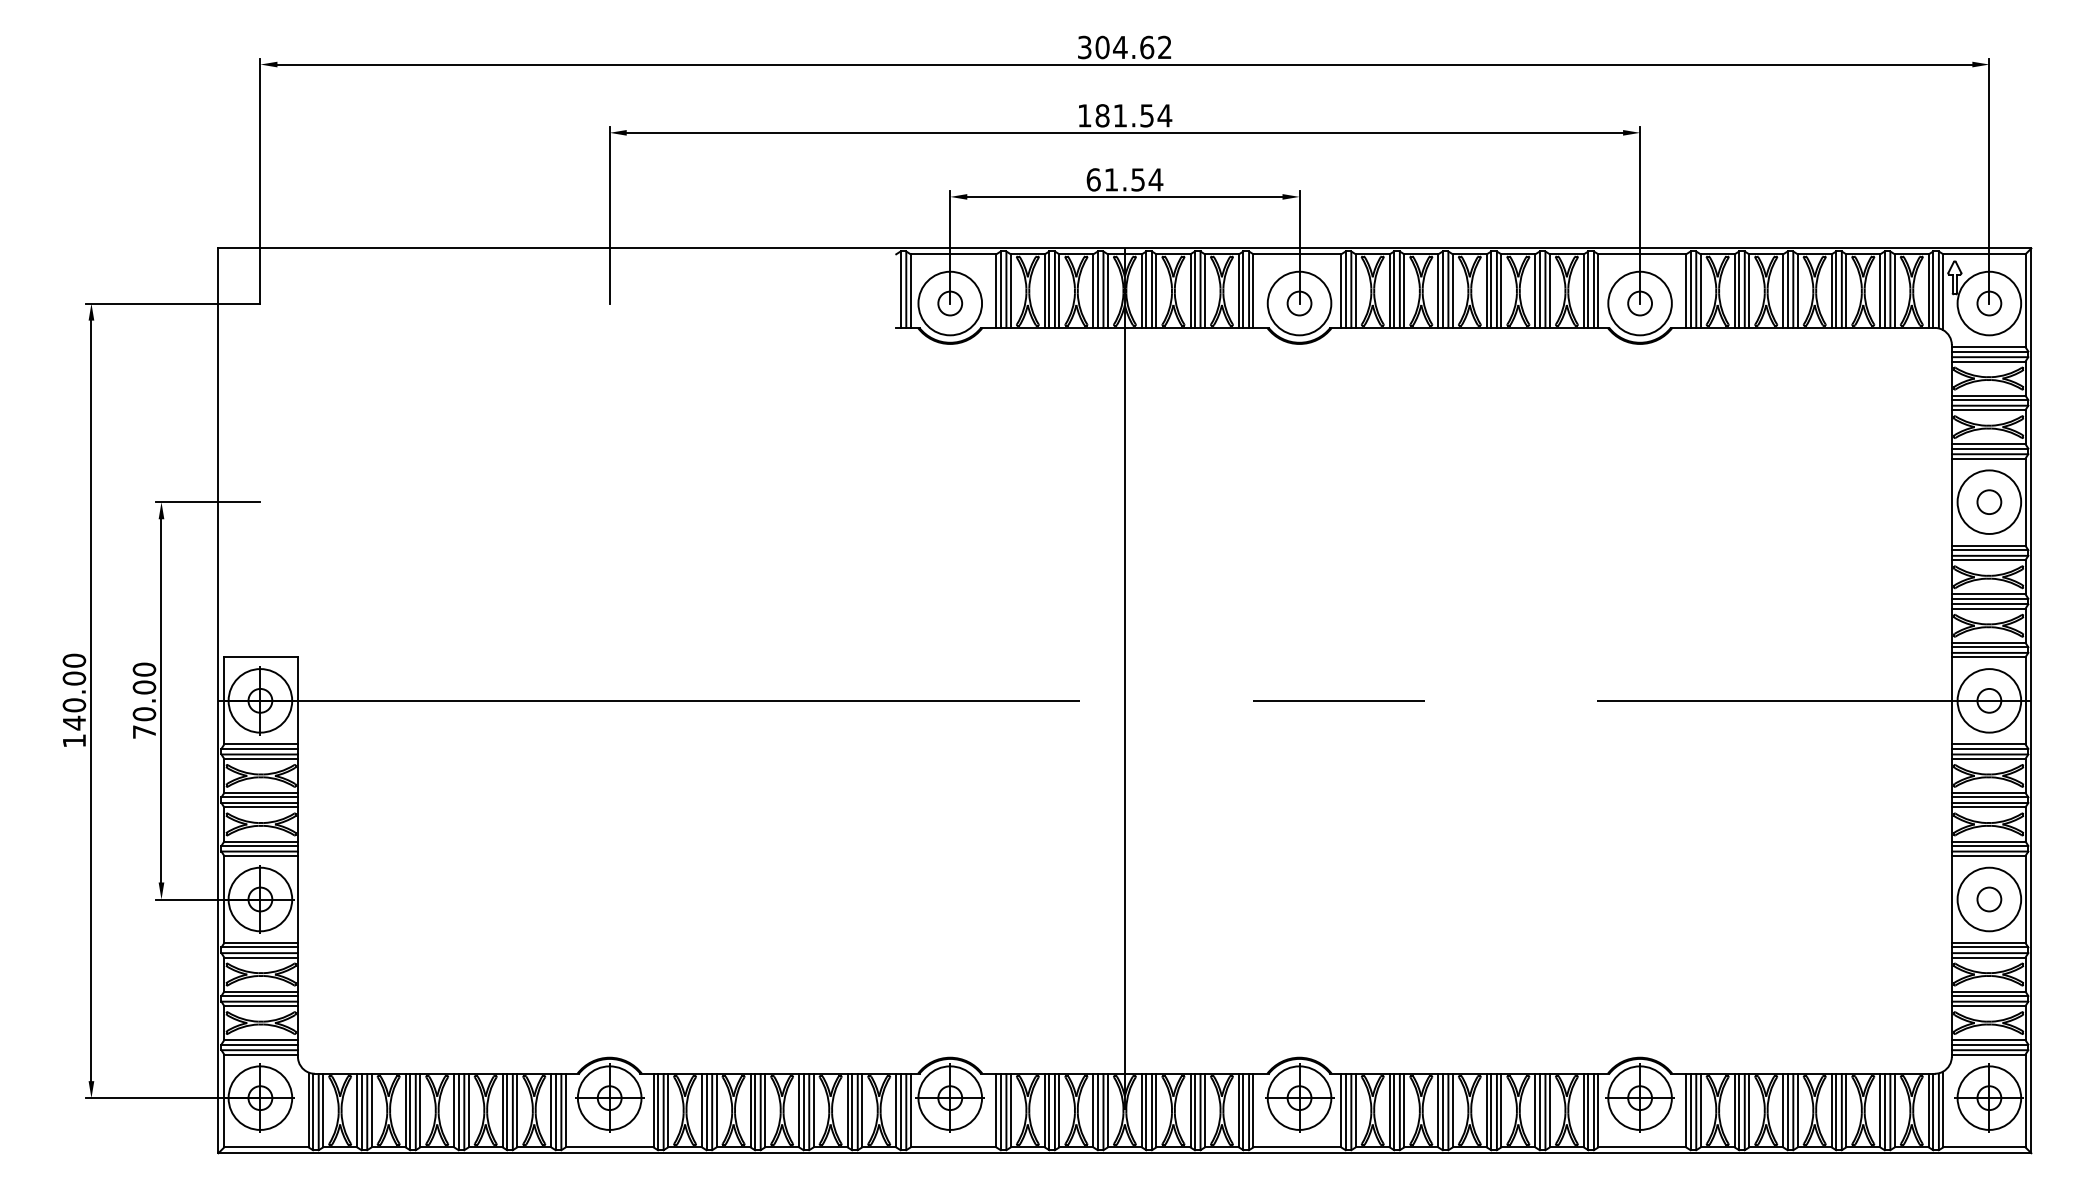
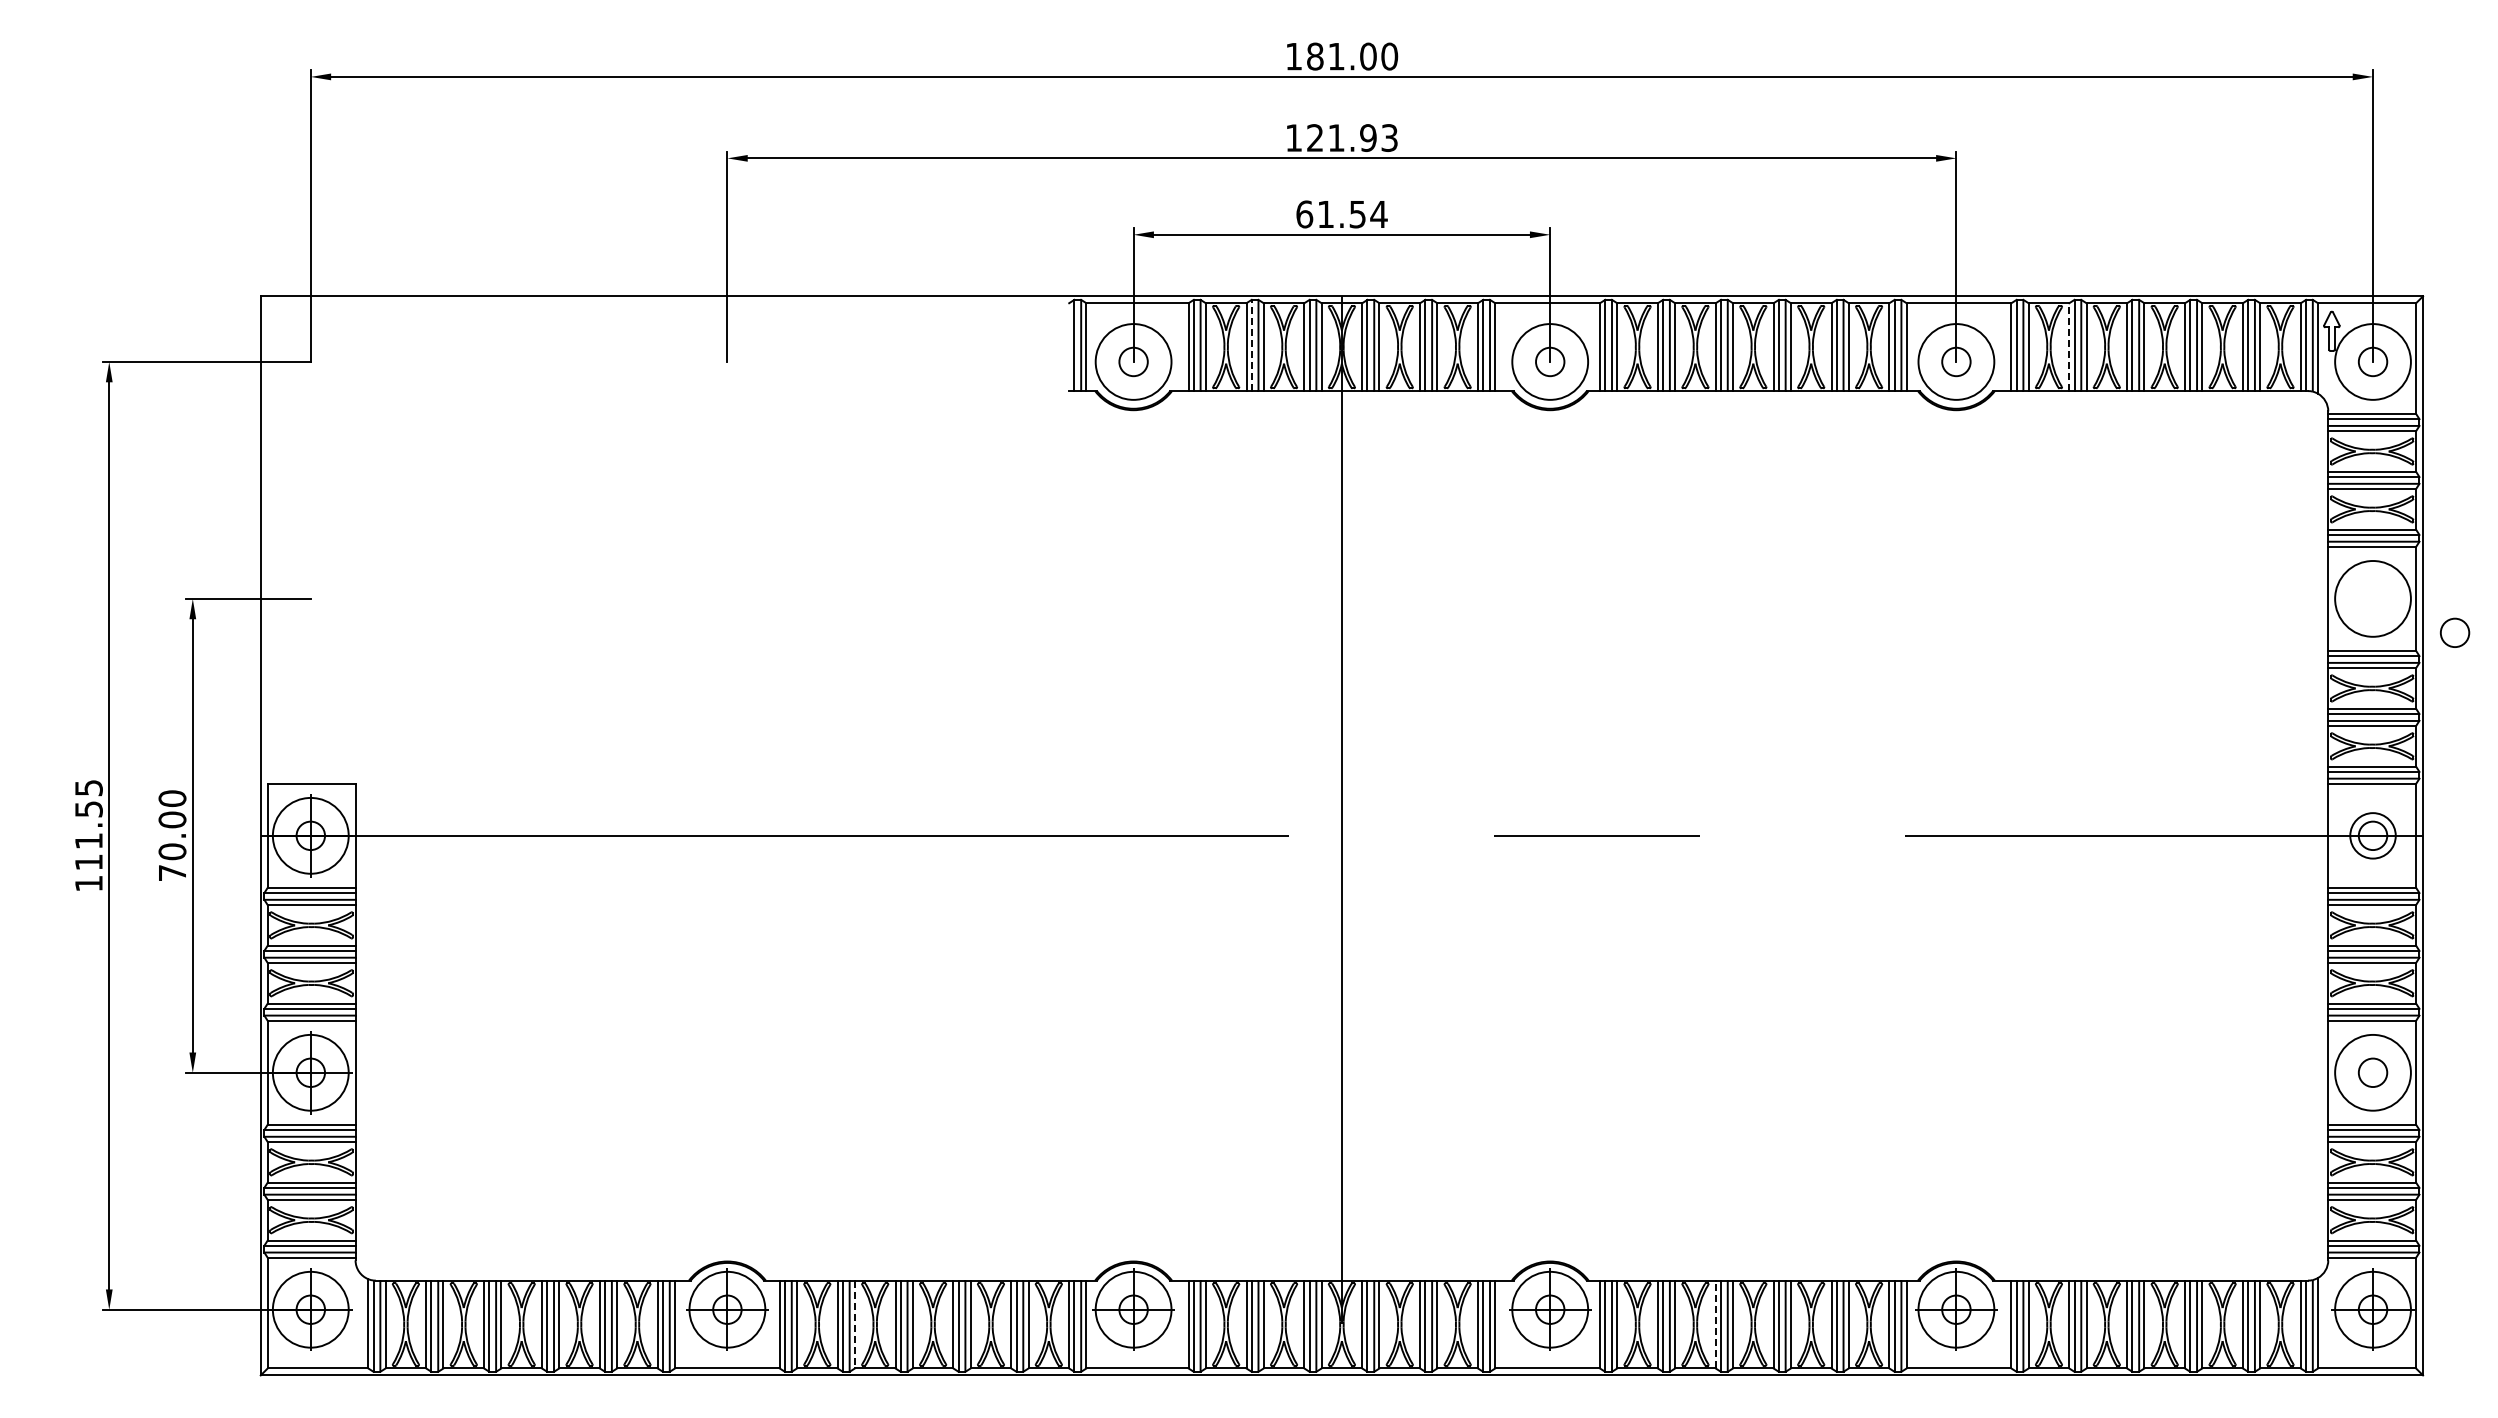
text: (1125, 47) -> (1342, 56), 304.62 -> 181.00
text: (1133, 115) -> (1352, 137), 181.54 -> 121.93
line: (1049, 289) -> (1251, 345), solid -> dashed
line: (1734, 291) -> (2069, 347), solid -> dashed
circle: (1989, 501) -> (2455, 632), moved
text: (74, 692) -> (88, 825), 140.00 -> 111.55
circle: (1988, 700) -> (2372, 835), size x0.6
line: (716, 1110) -> (854, 1324), solid -> dashed
line: (1438, 1110) -> (1715, 1324), solid -> dashed

